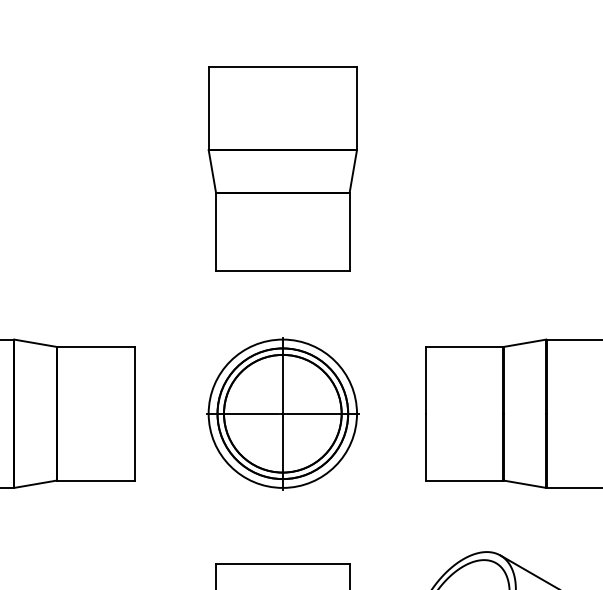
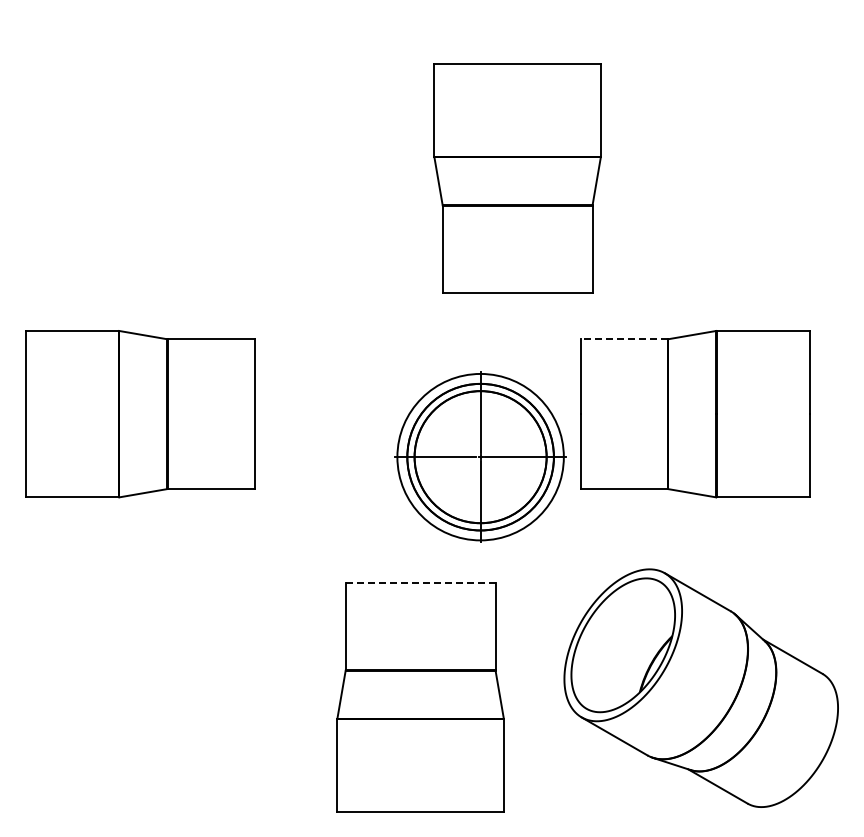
part: (282, 168) -> (517, 178), moved
line: (464, 347) -> (624, 339), solid -> dashed
part: (282, 413) -> (480, 456), moved
line: (282, 564) -> (420, 583), solid -> dashed

